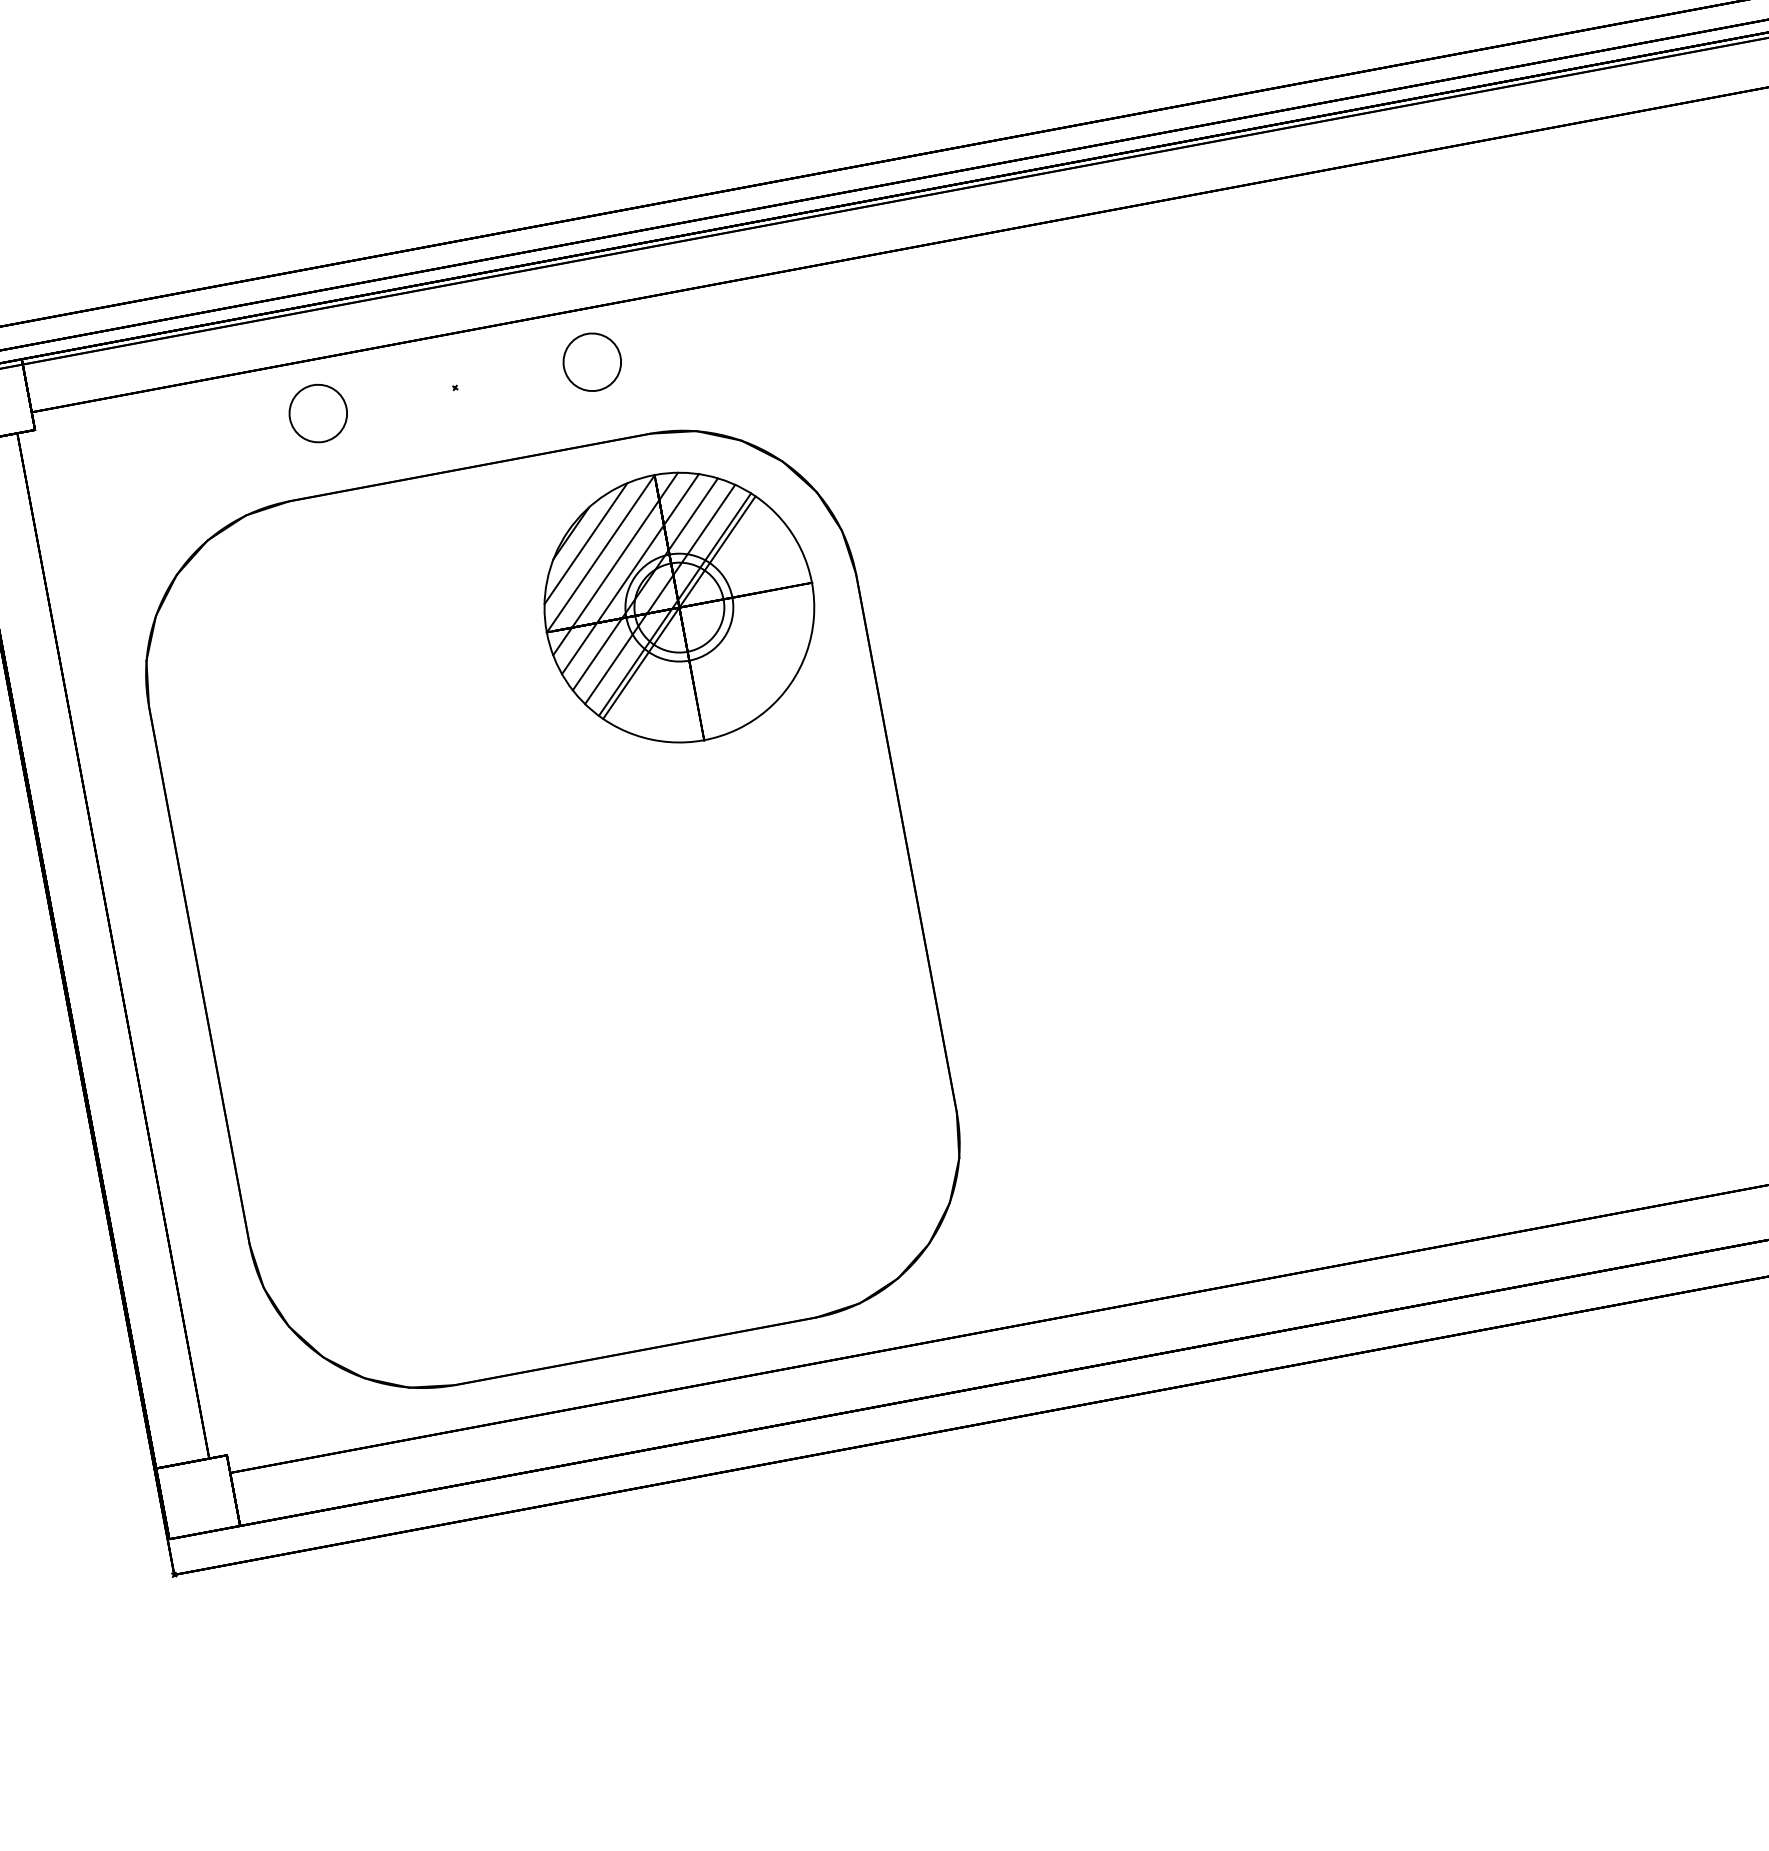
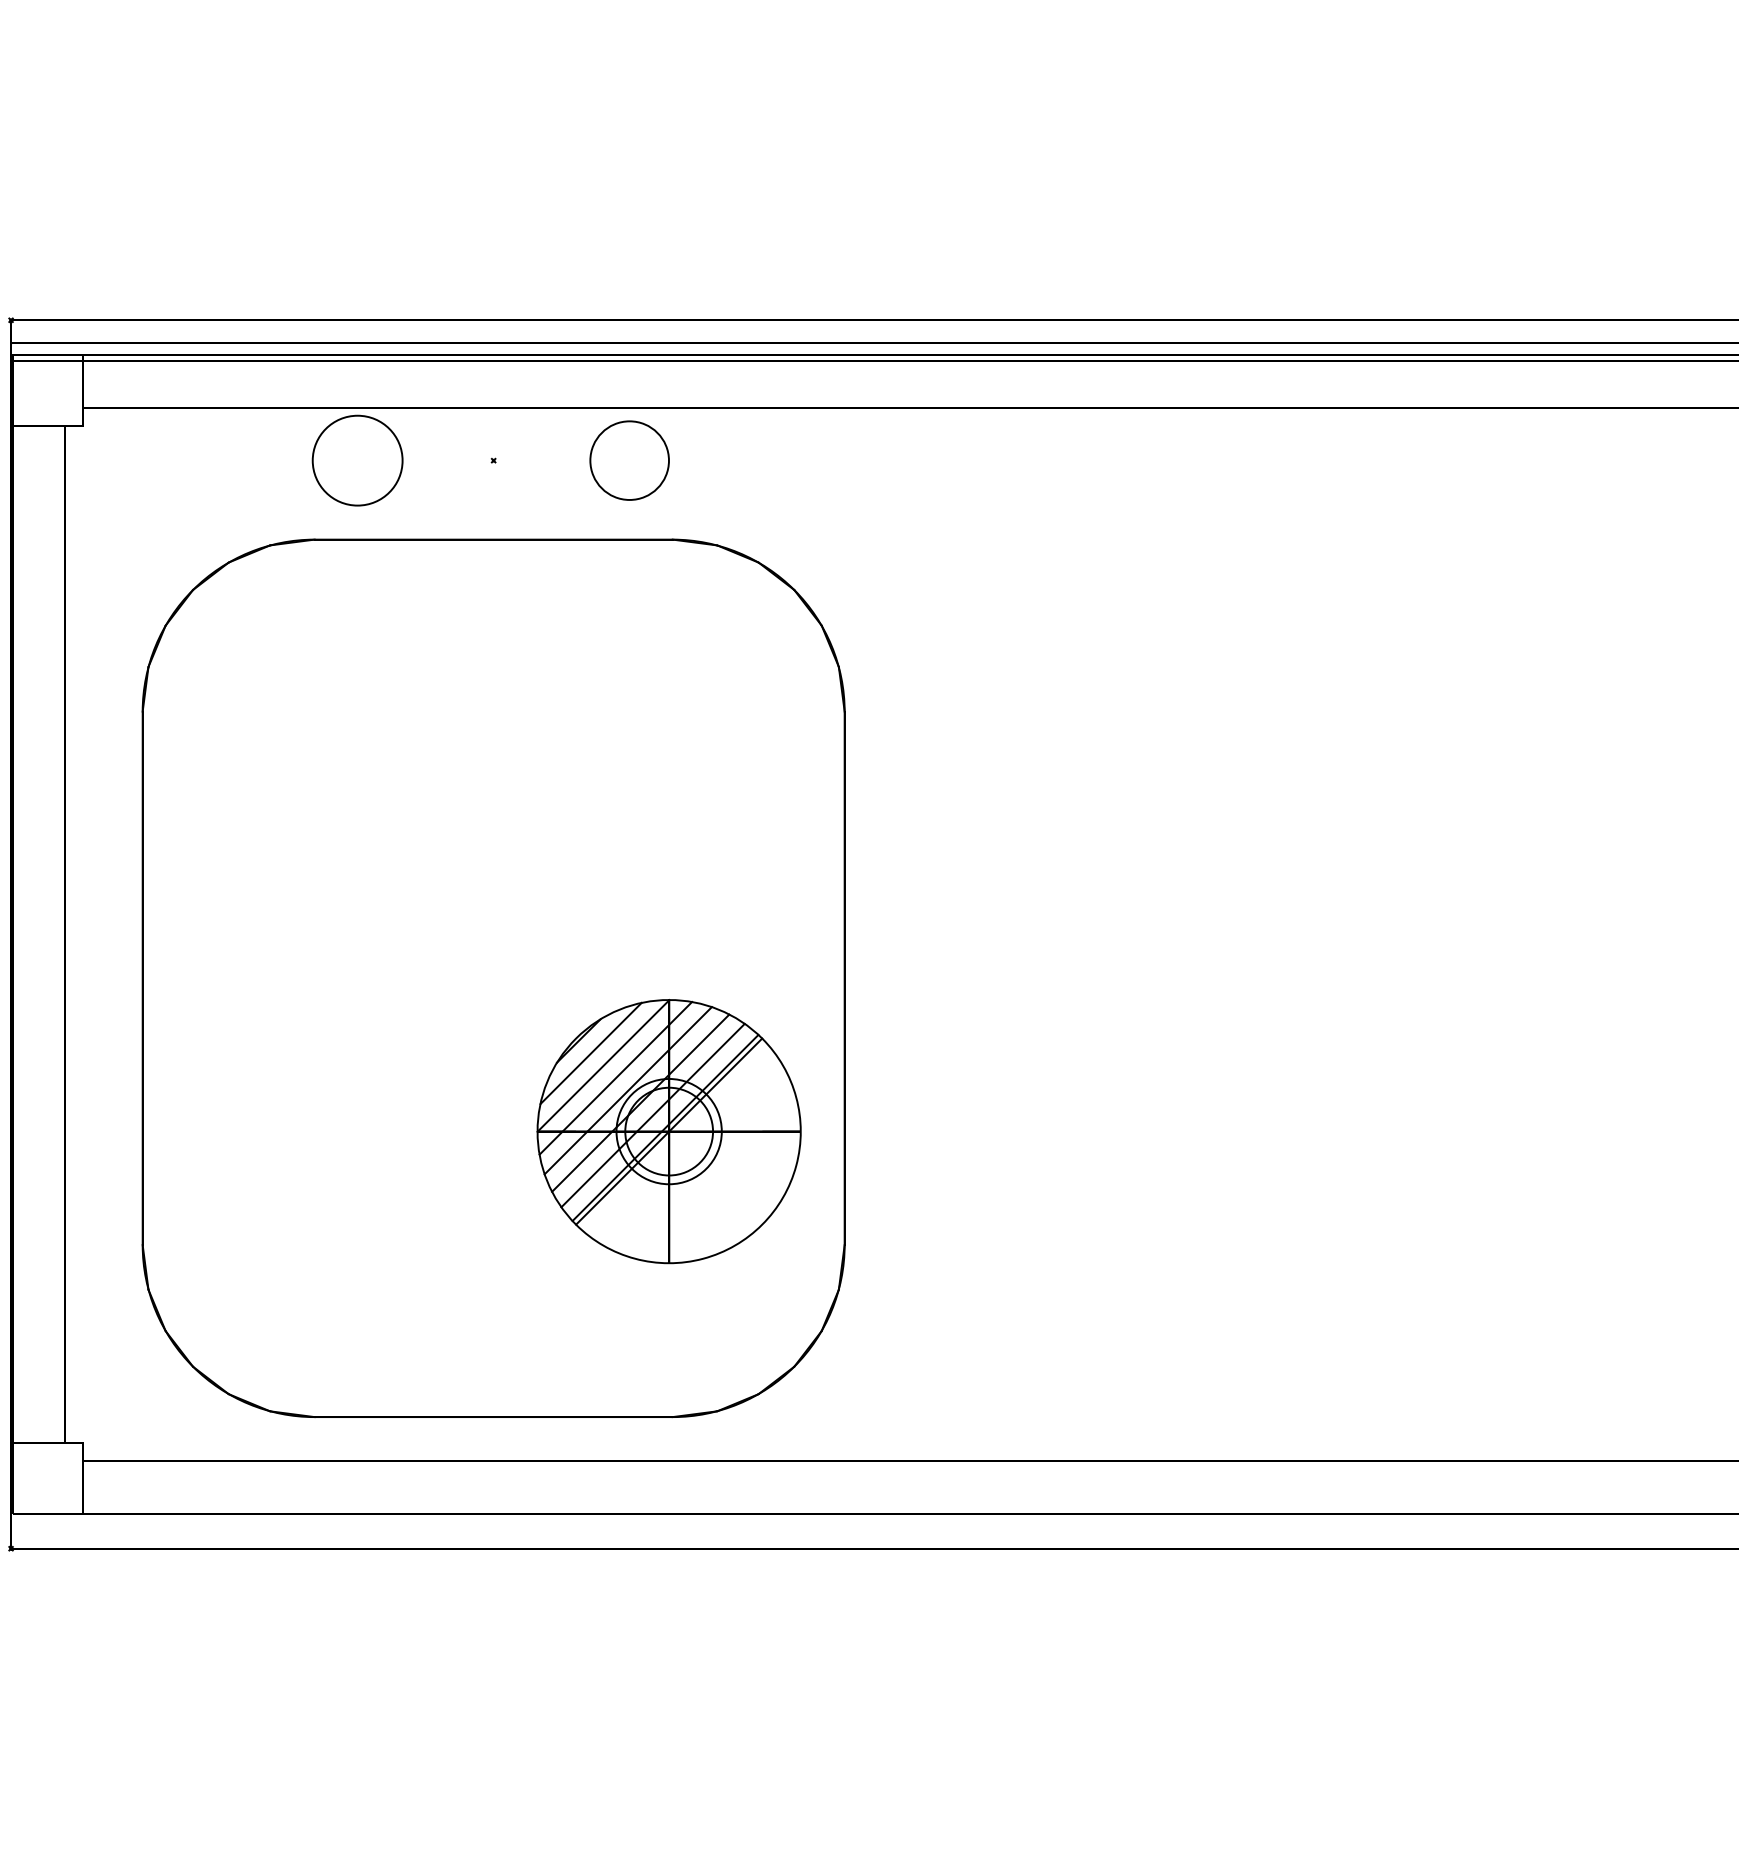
circle: (592, 362) -> (629, 460), size x1.4
circle: (318, 413) -> (357, 460), size x1.6
part: (678, 607) -> (668, 1131), moved

